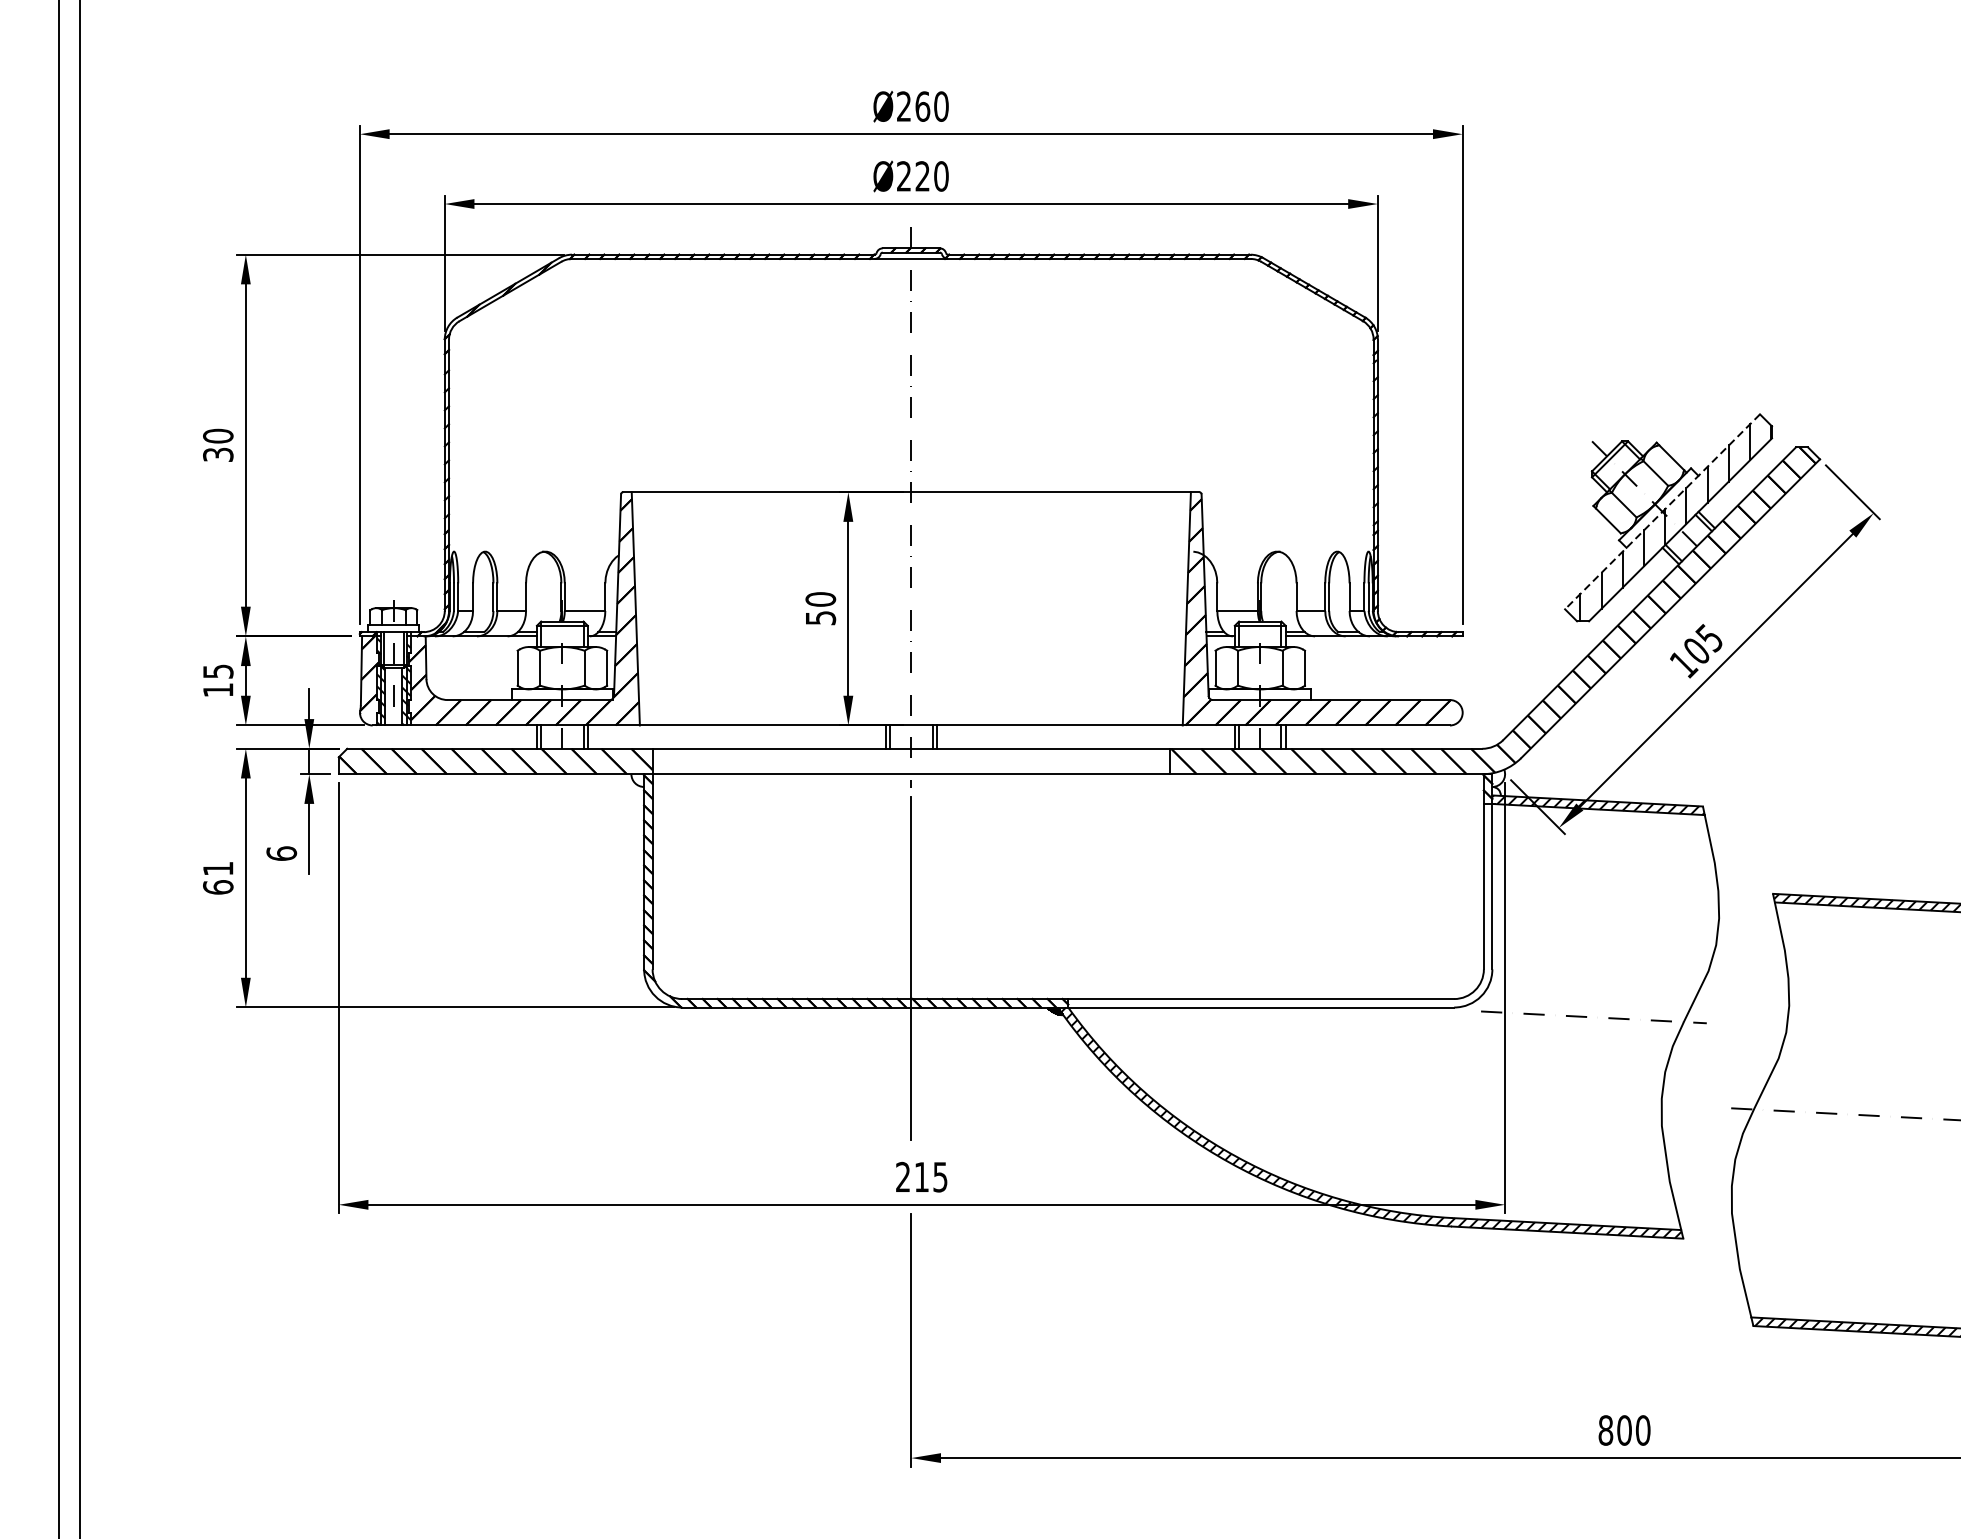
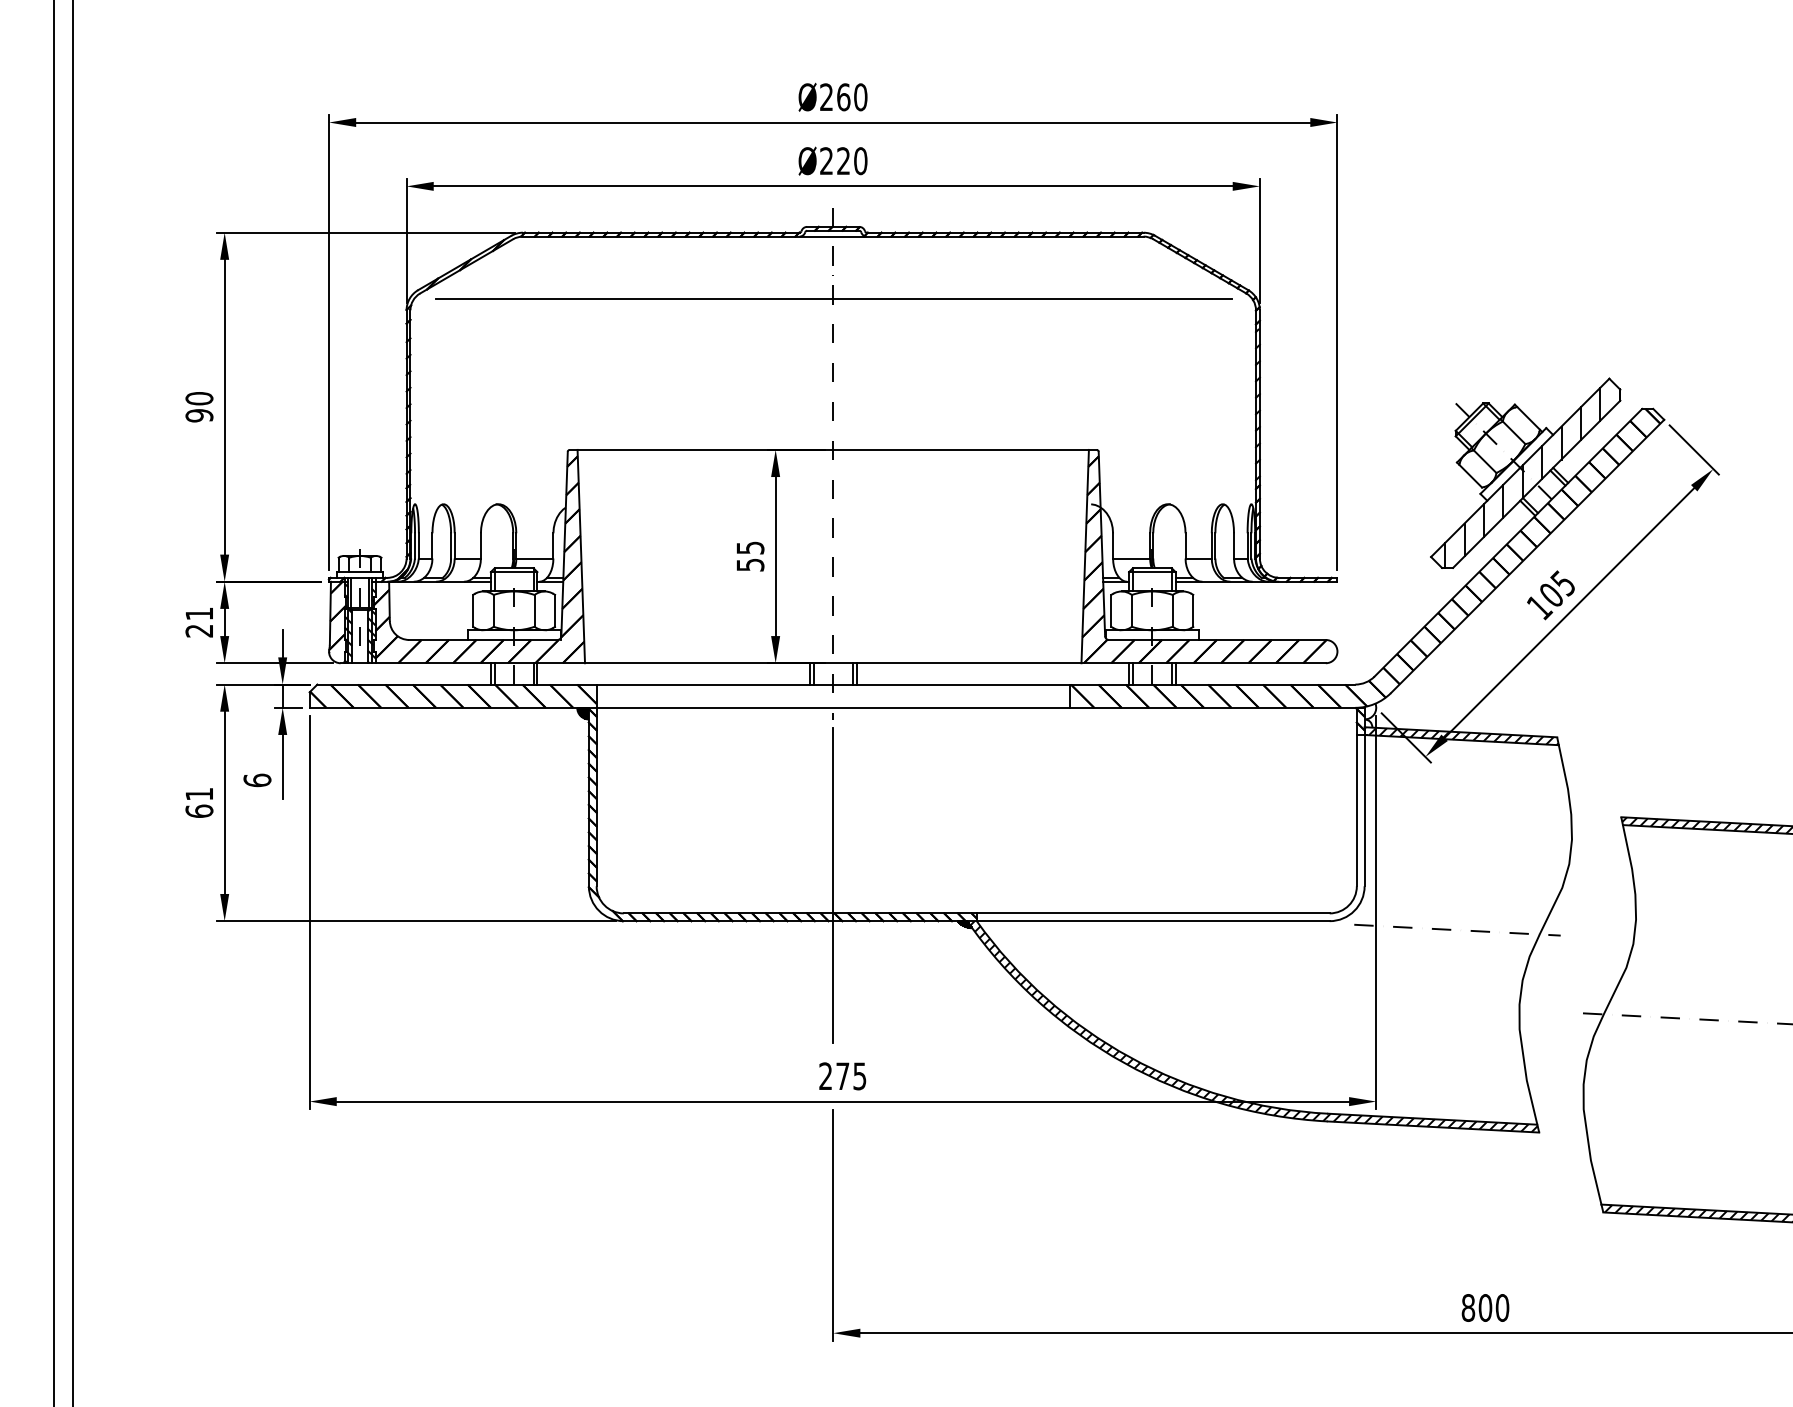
line: (912, 326) -> (834, 298), added
text: (218, 454) -> (199, 415), 30 -> 90
line: (1661, 512) -> (1519, 468), dashed -> solid
text: (820, 598) -> (750, 547), 50 -> 55
text: (218, 680) -> (199, 622), 15 -> 21
hatch: (637, 780) -> (582, 713), added
text: (921, 1176) -> (842, 1075), 215 -> 275

